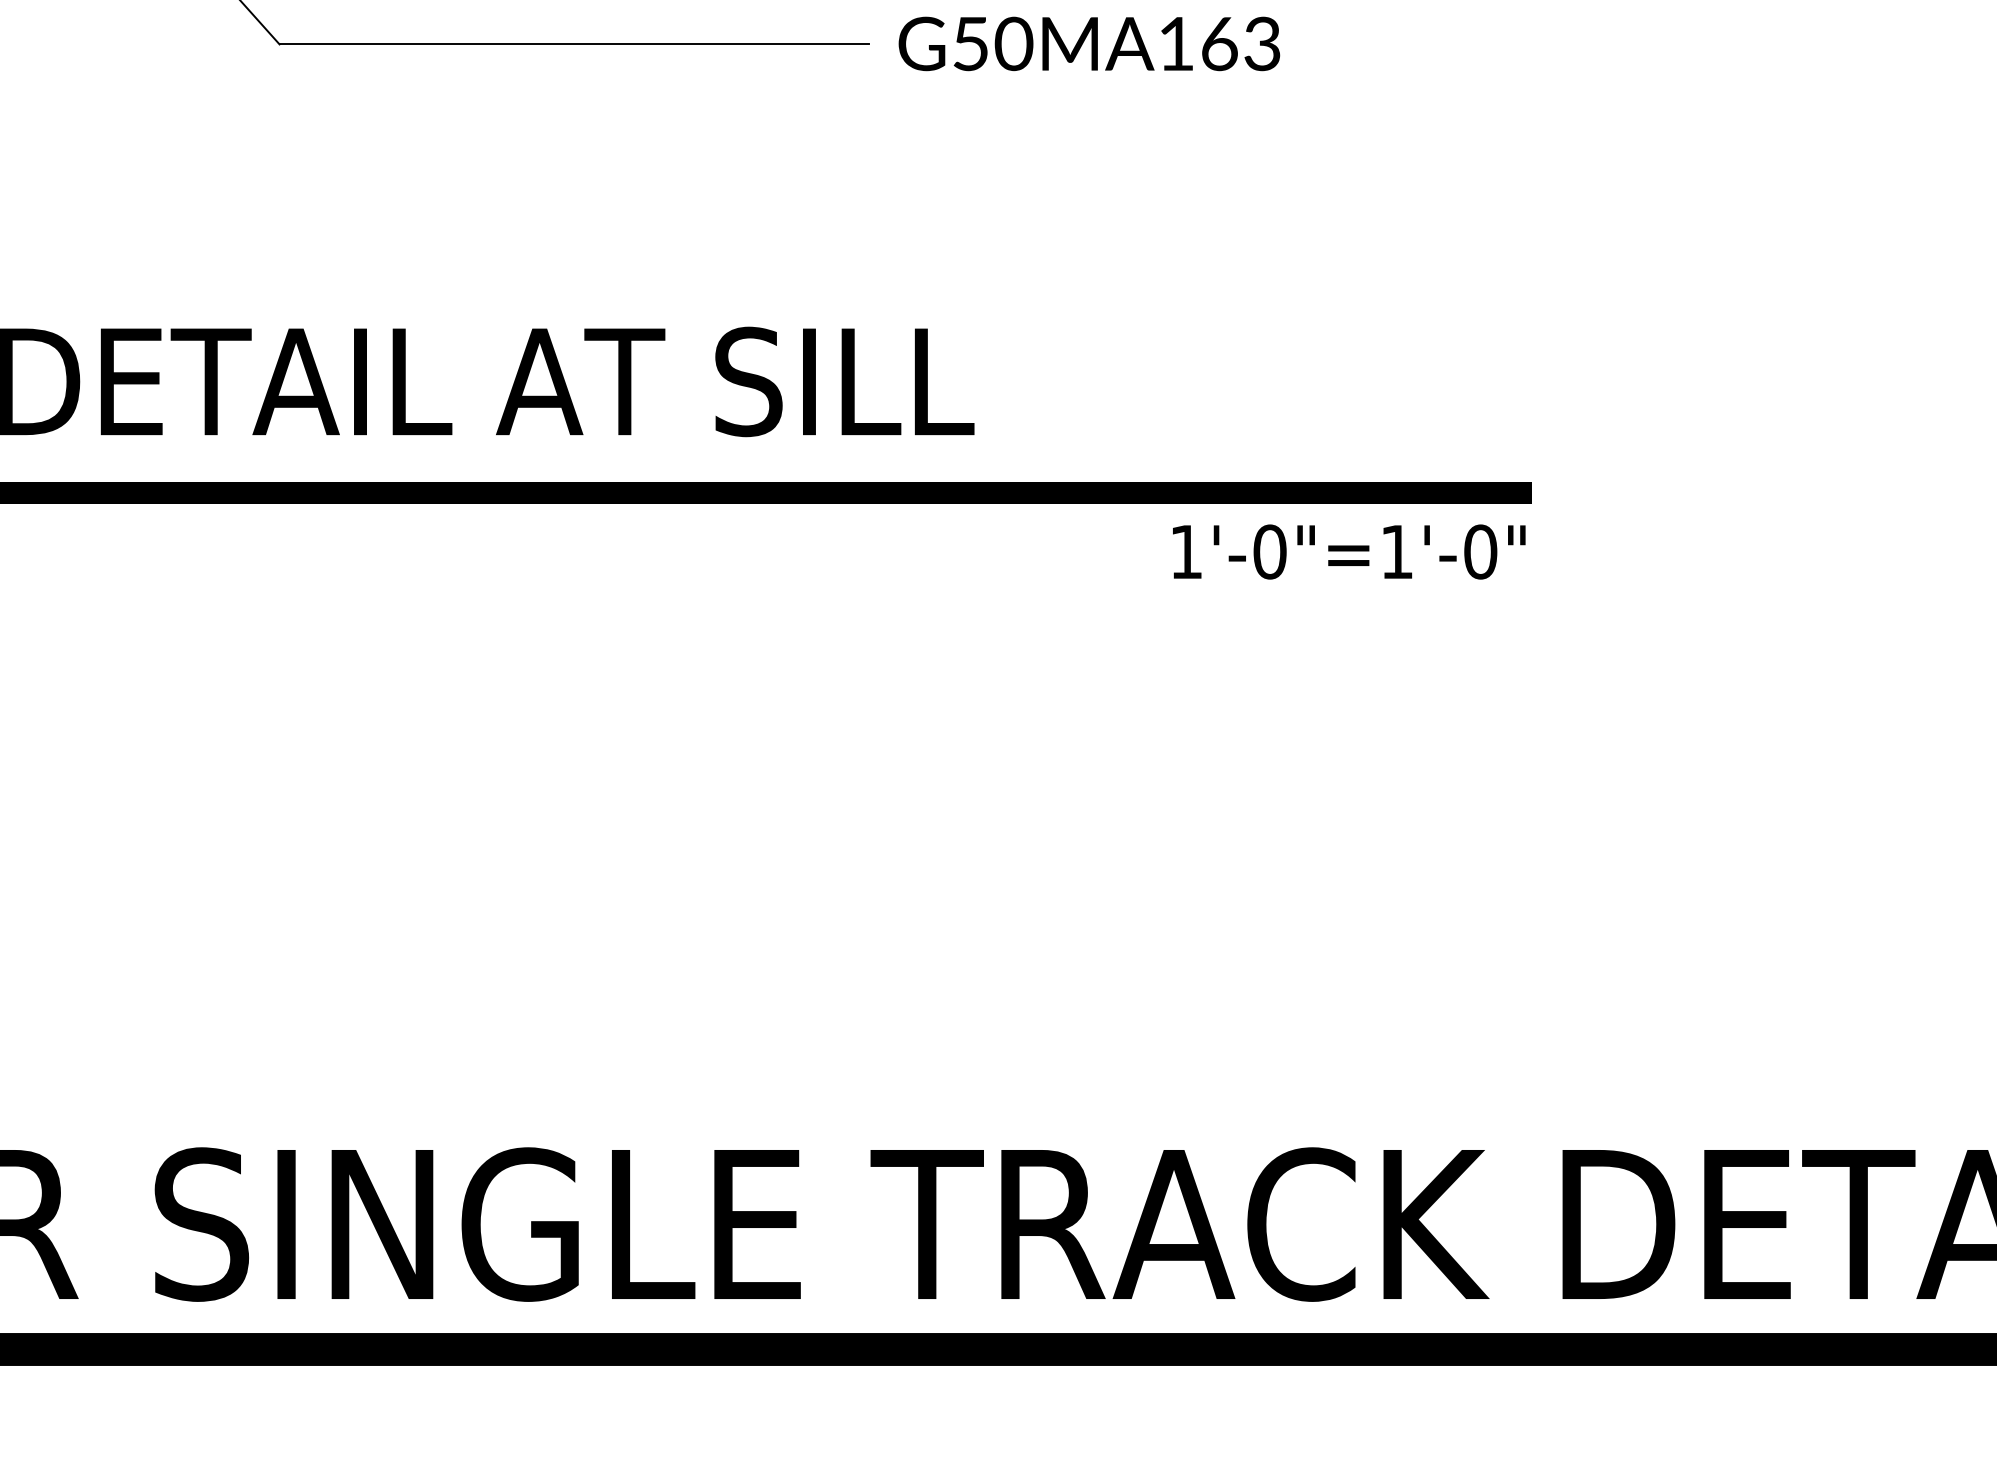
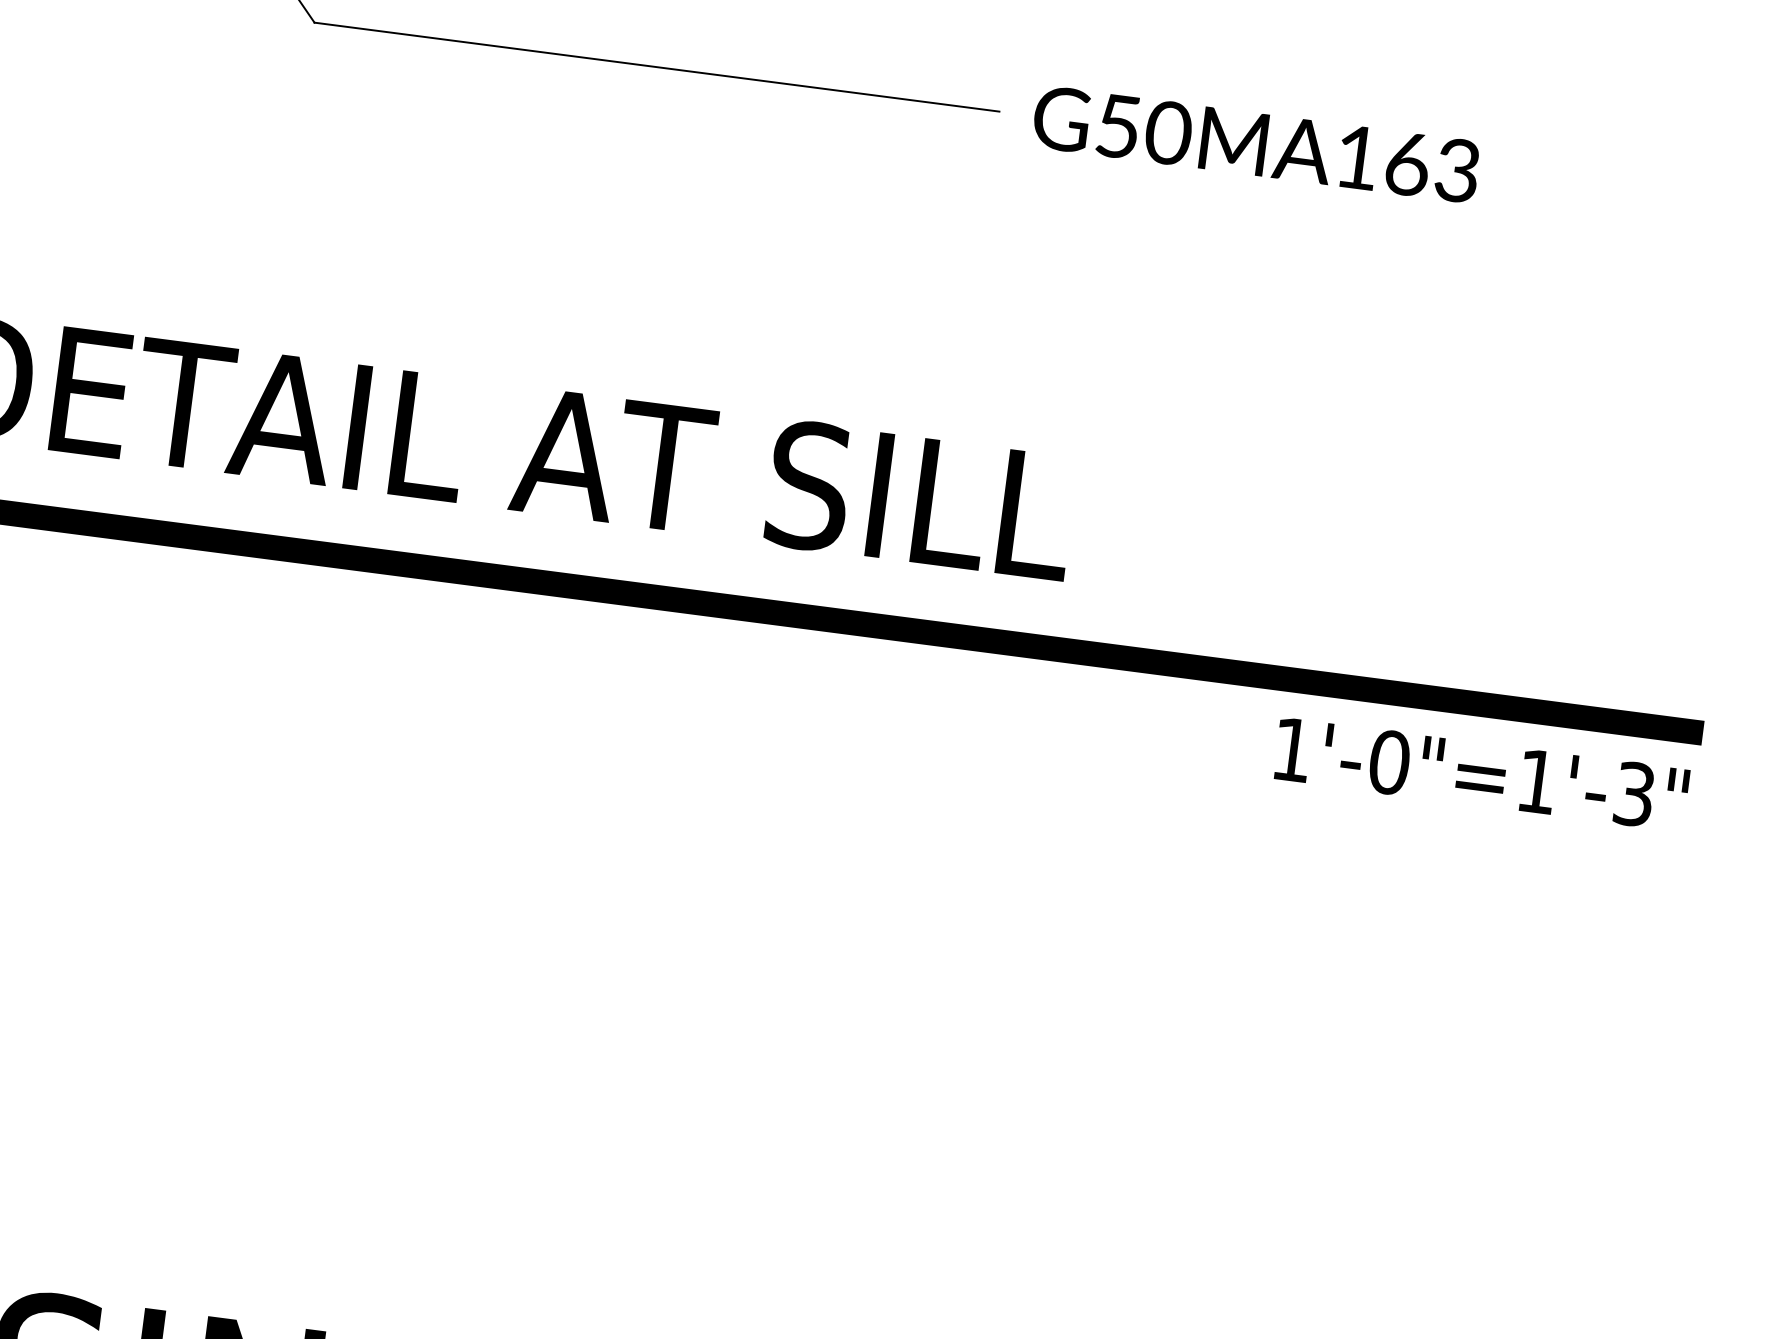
text: (1480, 551) -> (1634, 793), 1'-0"=1'-0" -> 1'-0"=1'-3"

